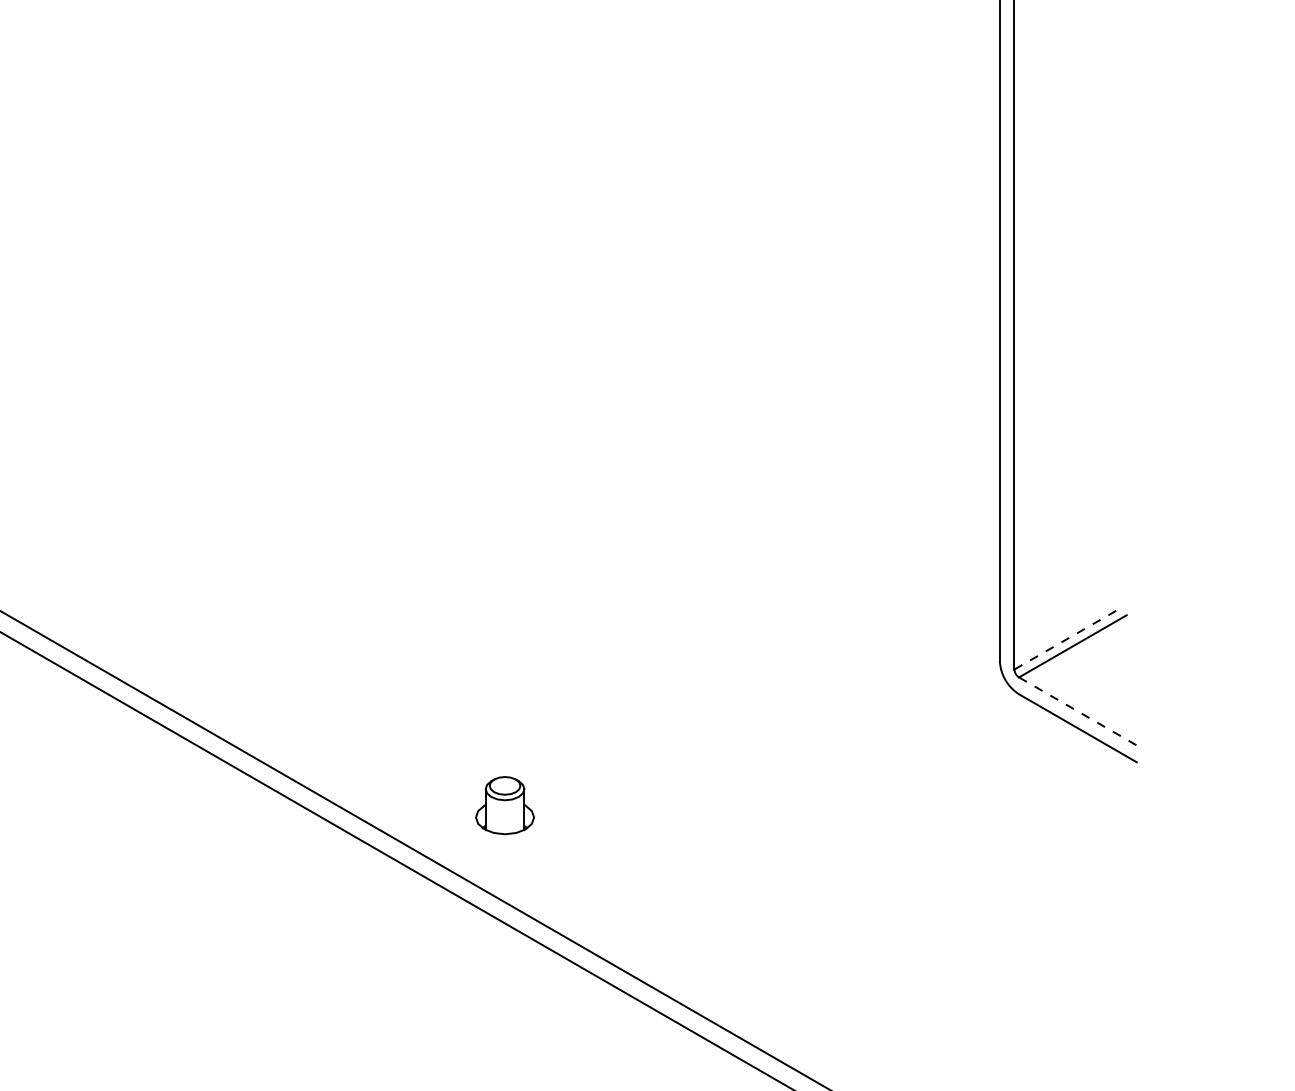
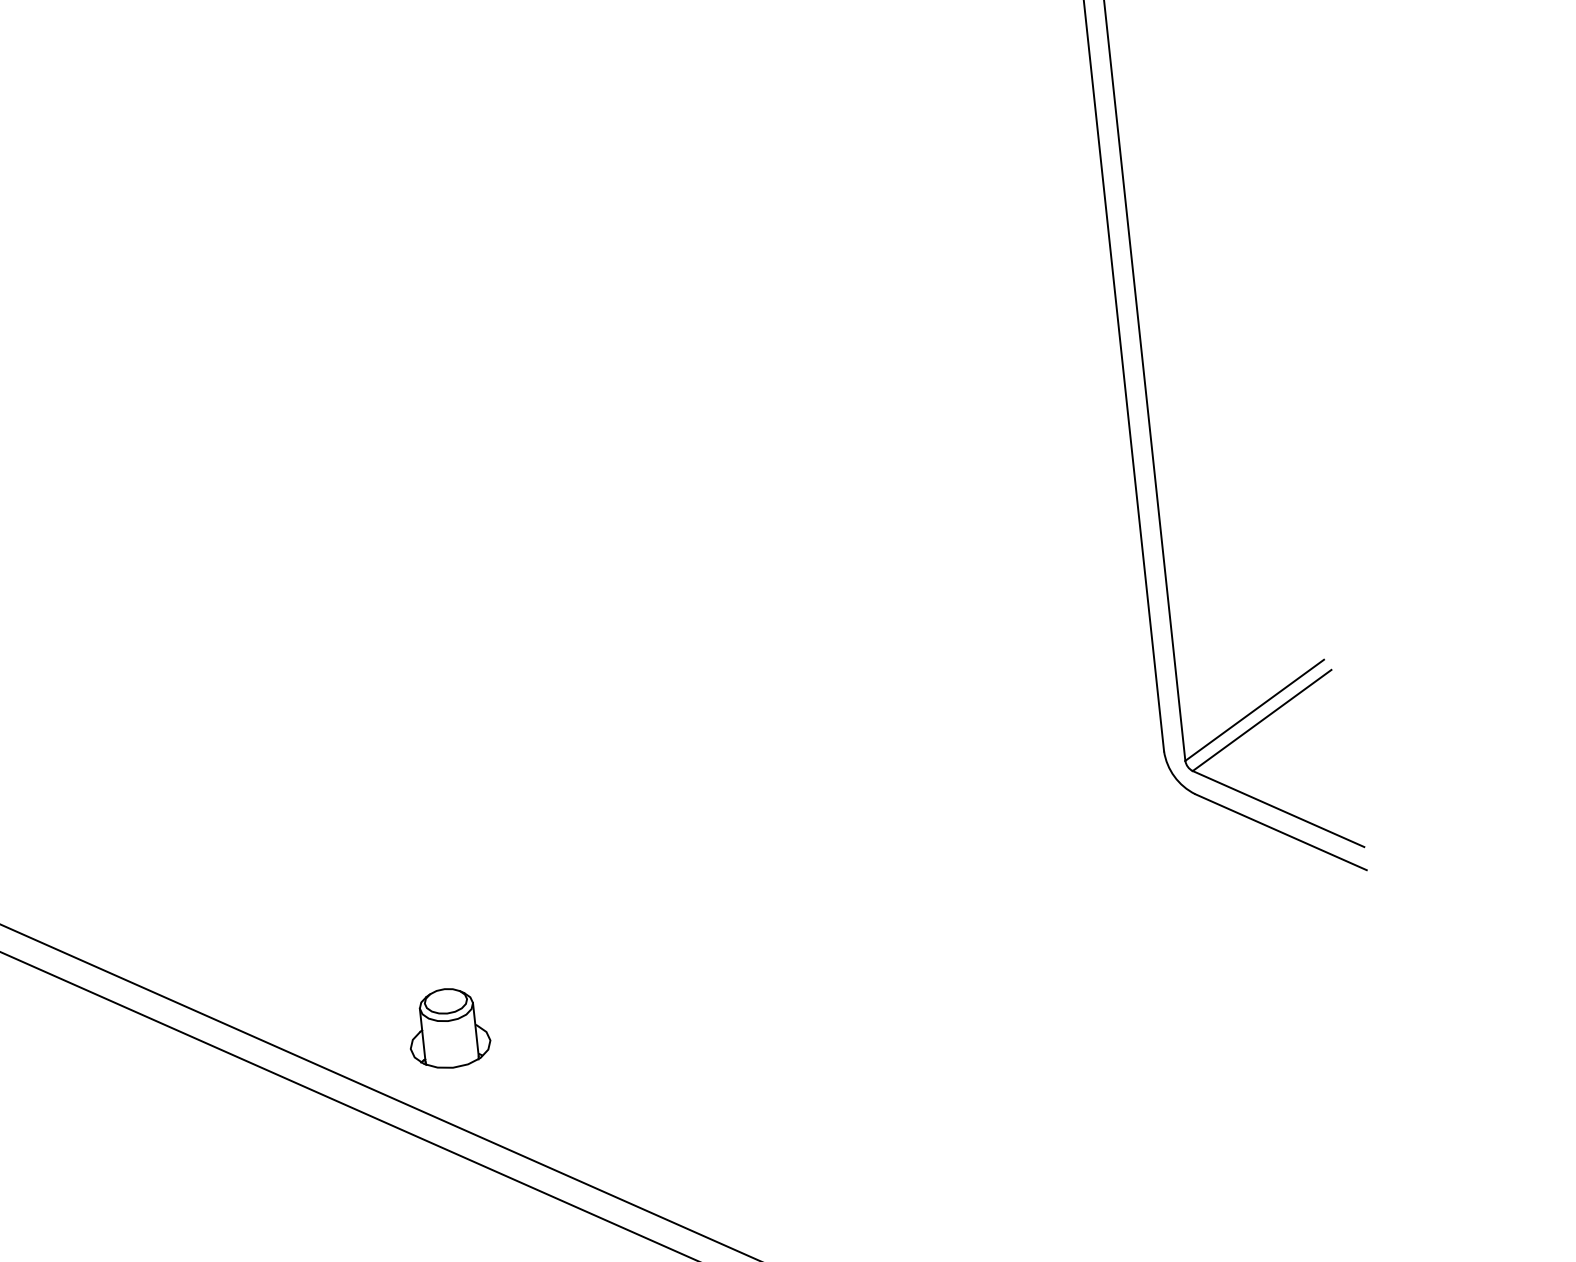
line: (1068, 638) -> (1254, 710), dashed -> solid
line: (1077, 711) -> (1277, 809), dashed -> solid
part: (504, 805) -> (448, 1028), moved

